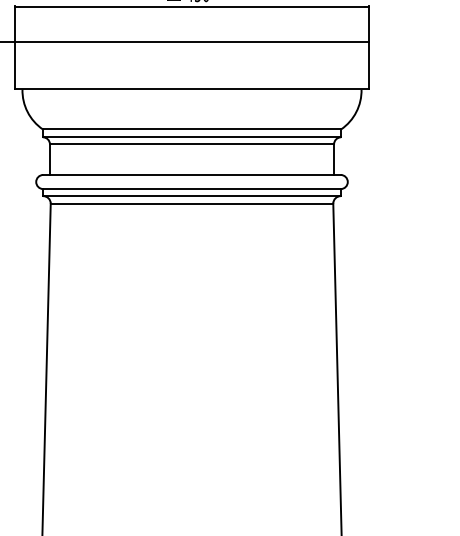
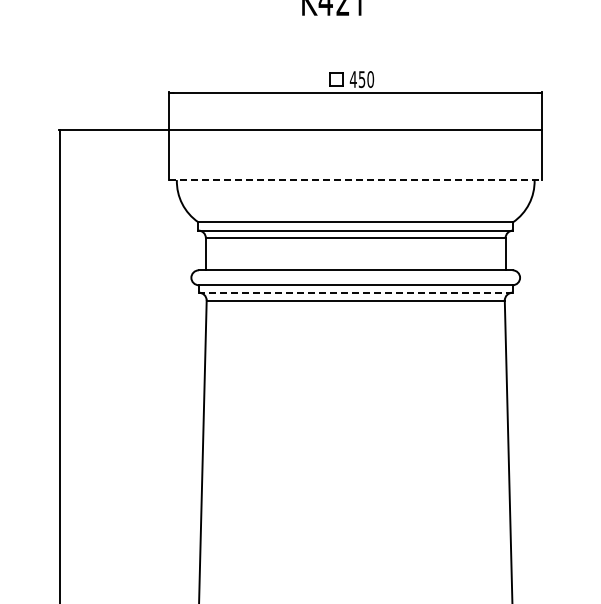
line: (192, 89) -> (356, 180), solid -> dashed
line: (191, 195) -> (355, 292), solid -> dashed

